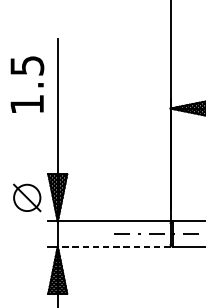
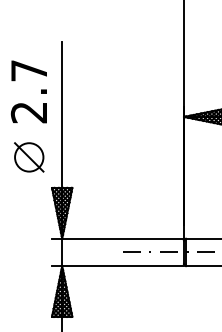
text: (26, 84) -> (28, 91), 1.5 -> 2.7
part: (27, 198) -> (29, 157), moved
line: (114, 247) -> (123, 266), dashed -> solid

